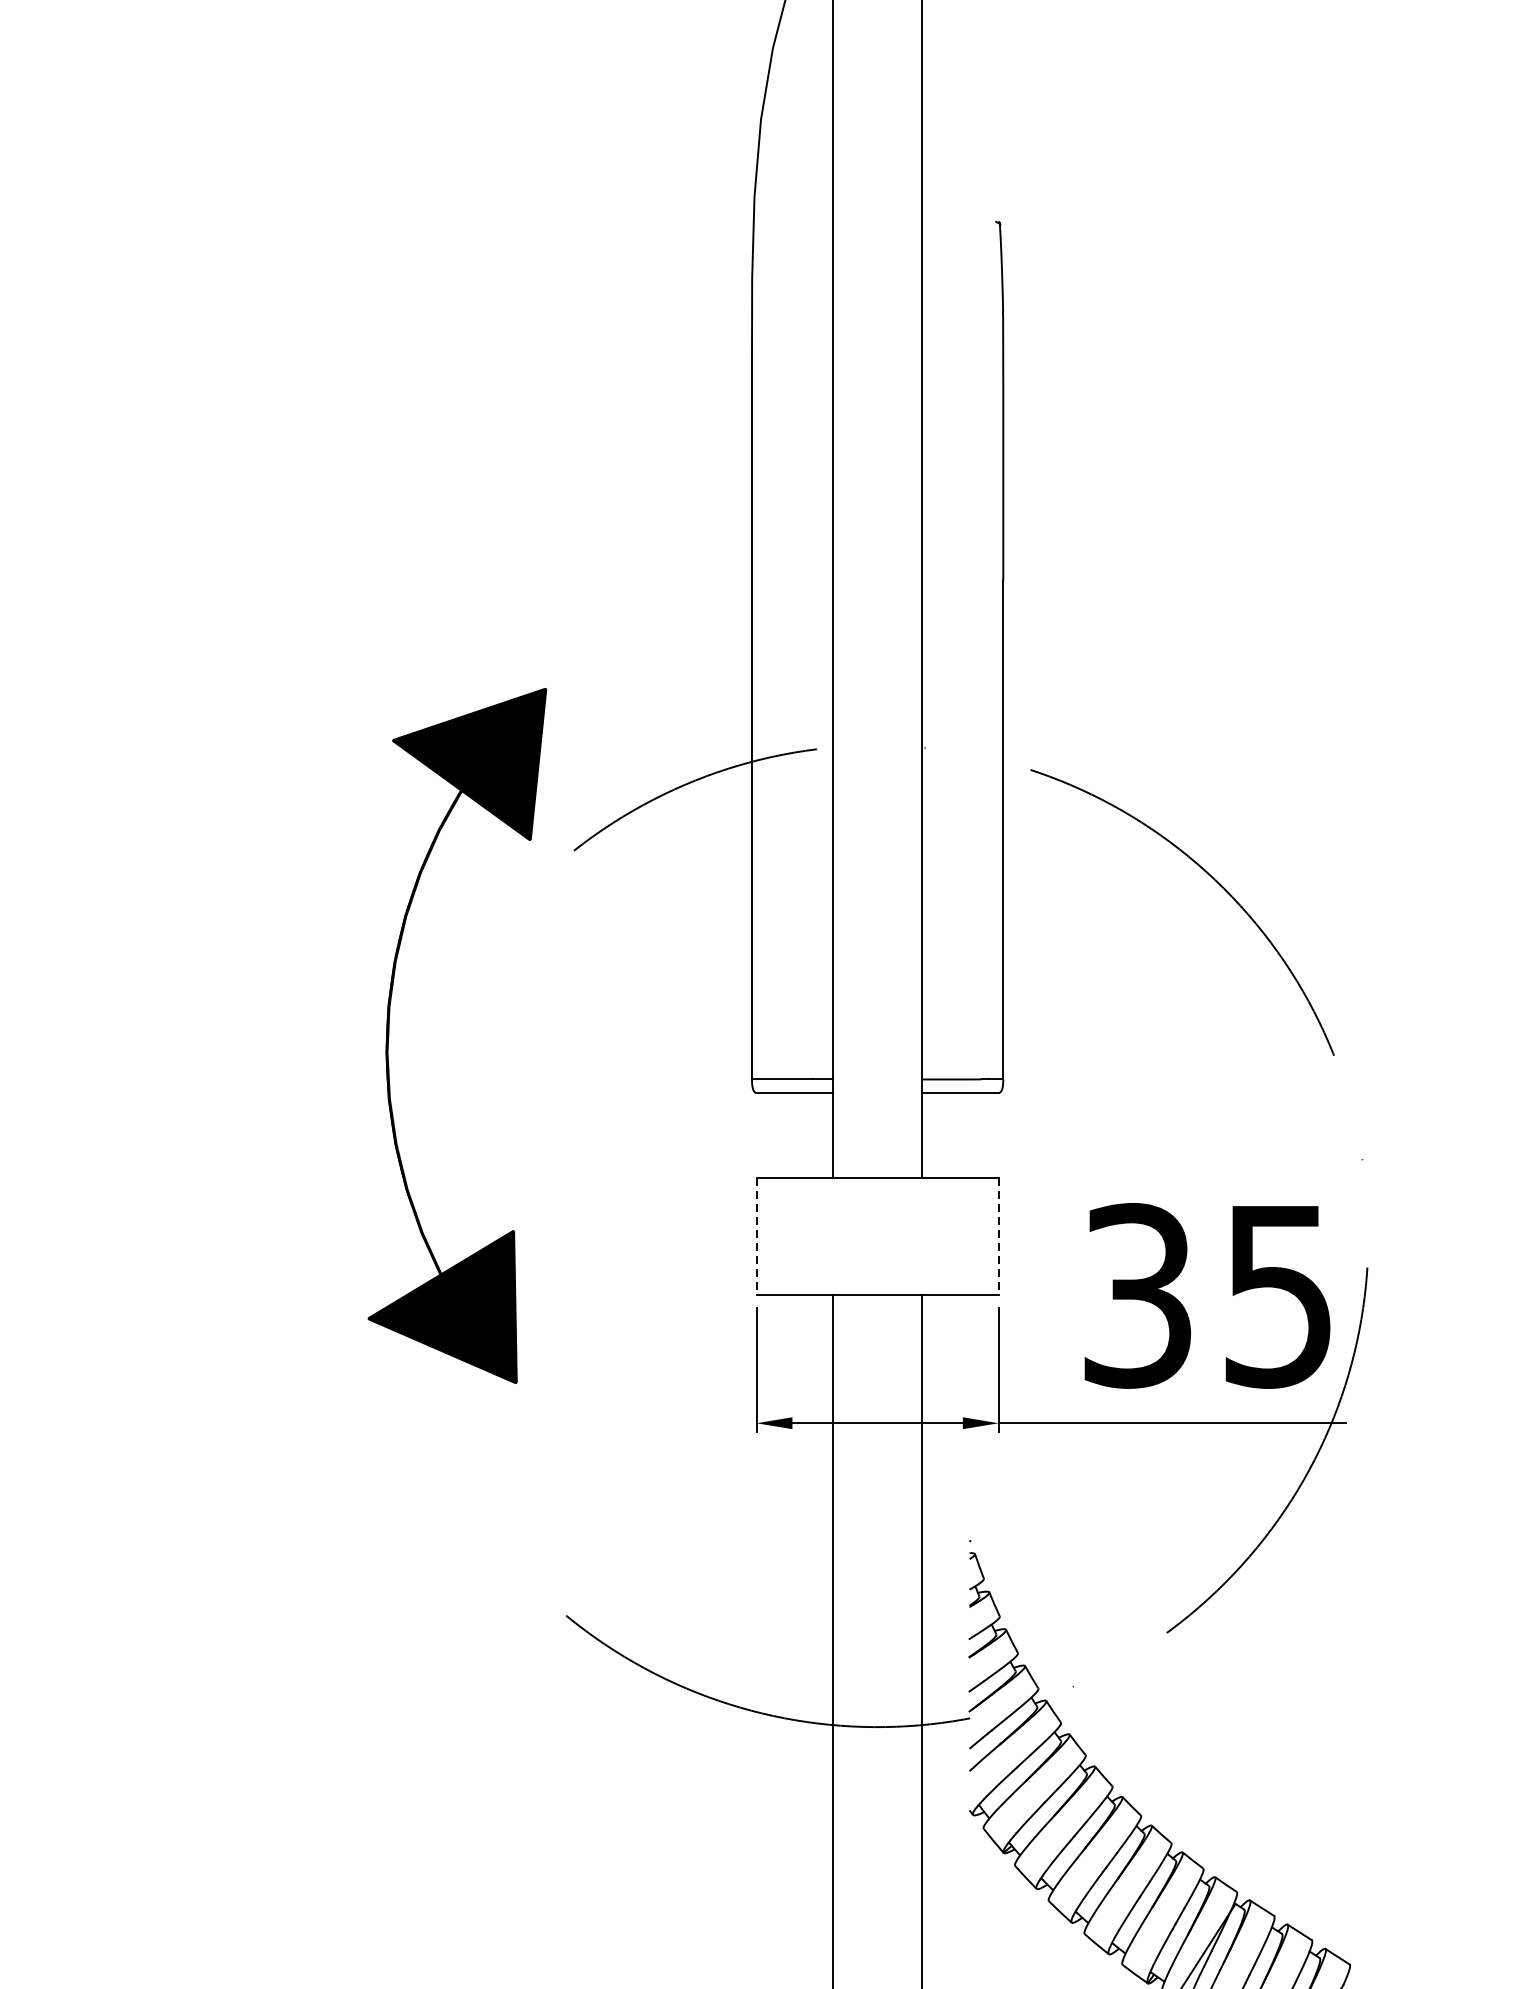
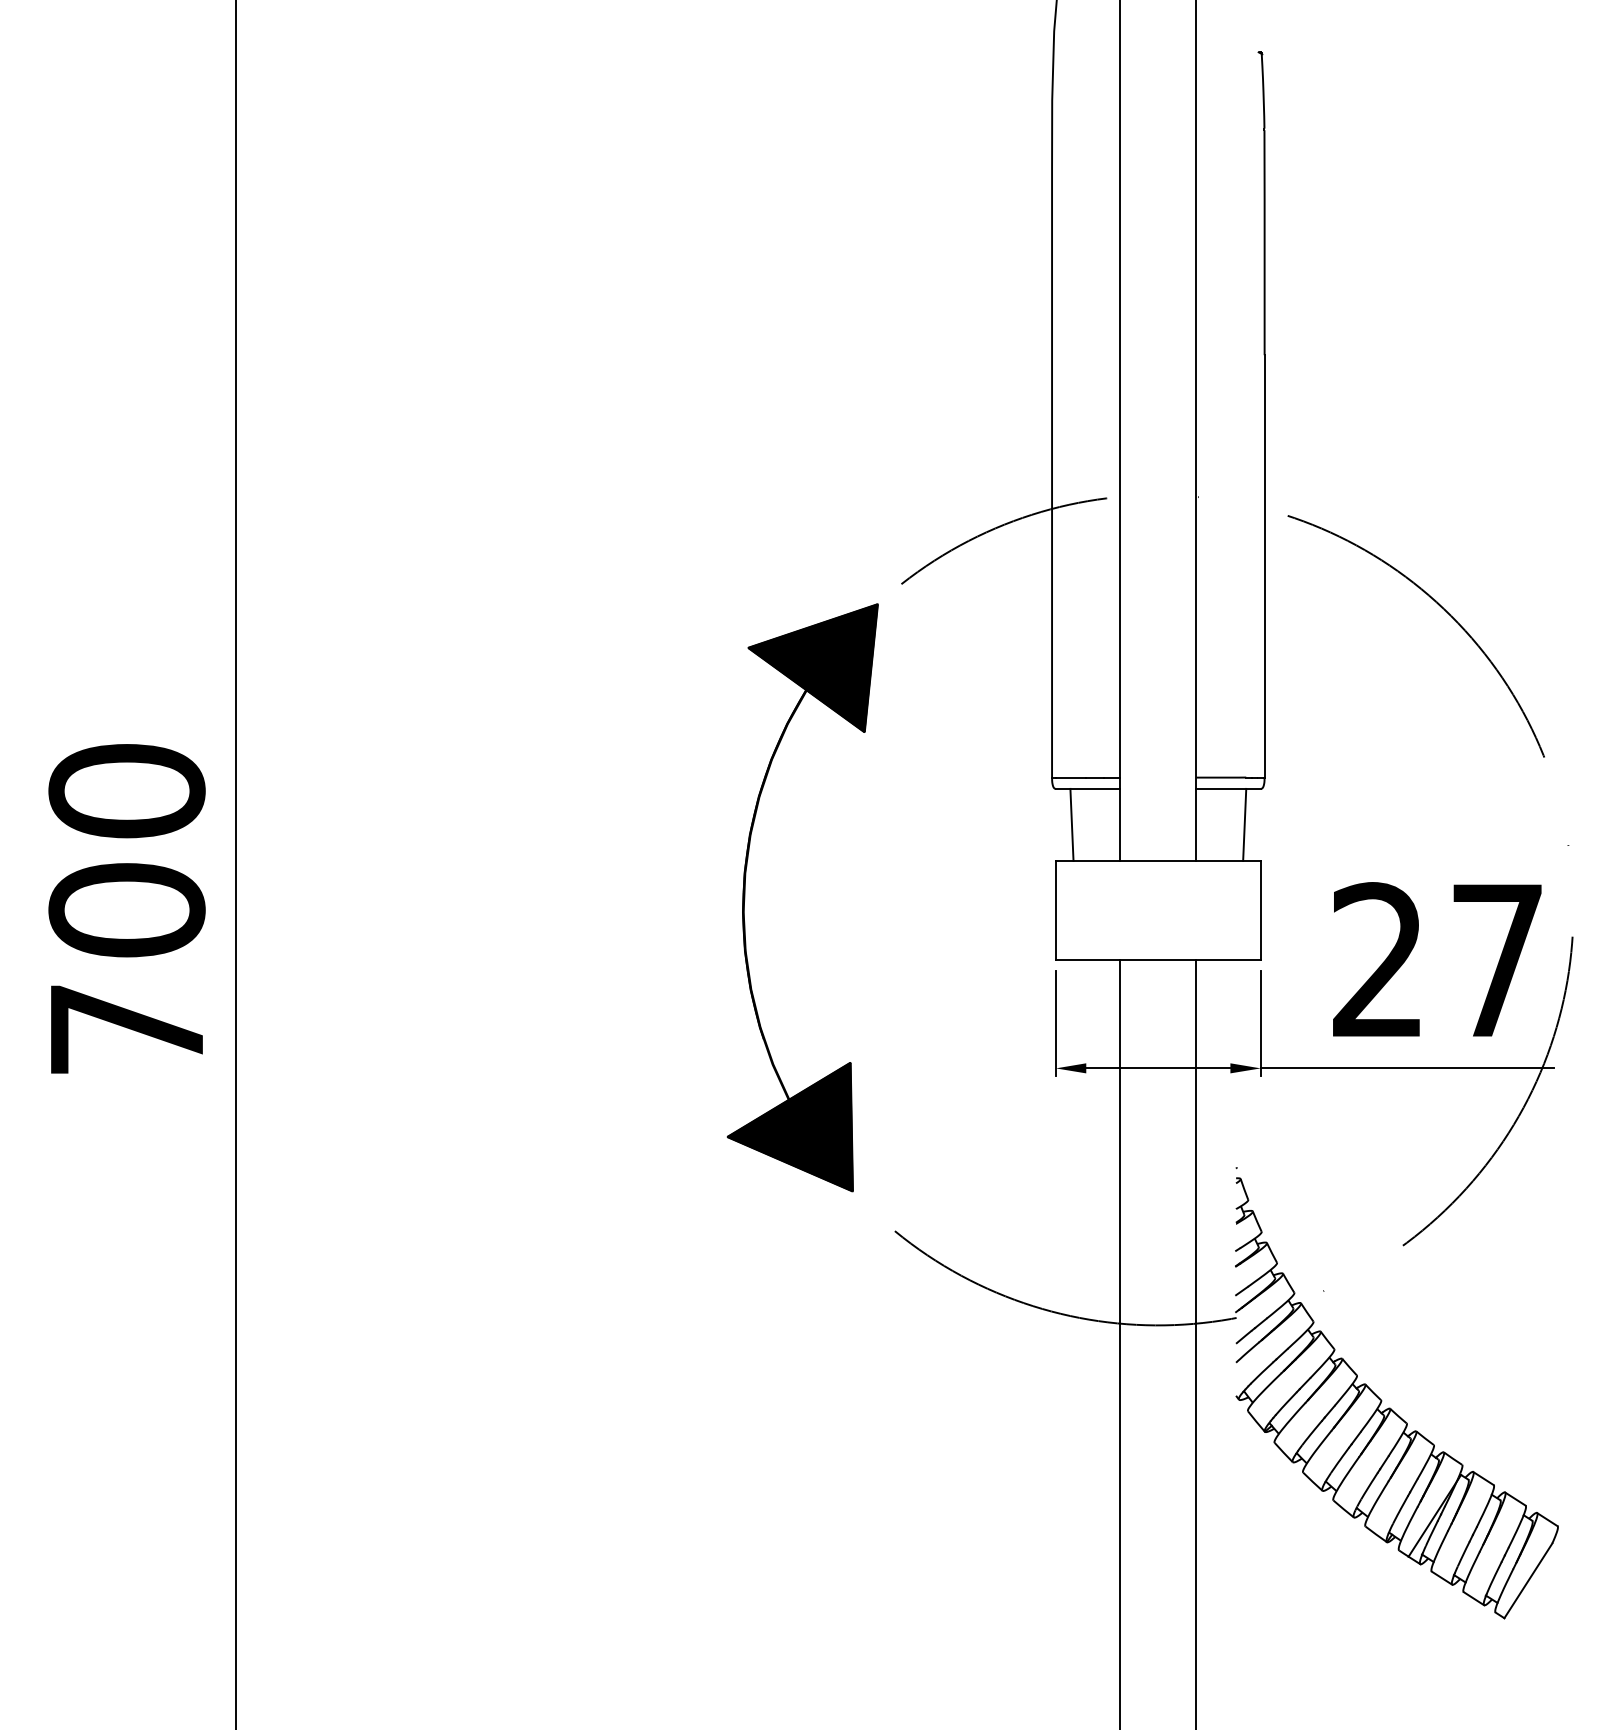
part: (389, 1035) -> (745, 897), moved
line: (774, 1134) -> (1071, 824), added
line: (979, 1134) -> (1244, 824), added
line: (756, 1236) -> (1055, 910), dashed -> solid
line: (998, 1236) -> (1260, 910), dashed -> solid
text: (1207, 1295) -> (1437, 960), 35 -> 27

